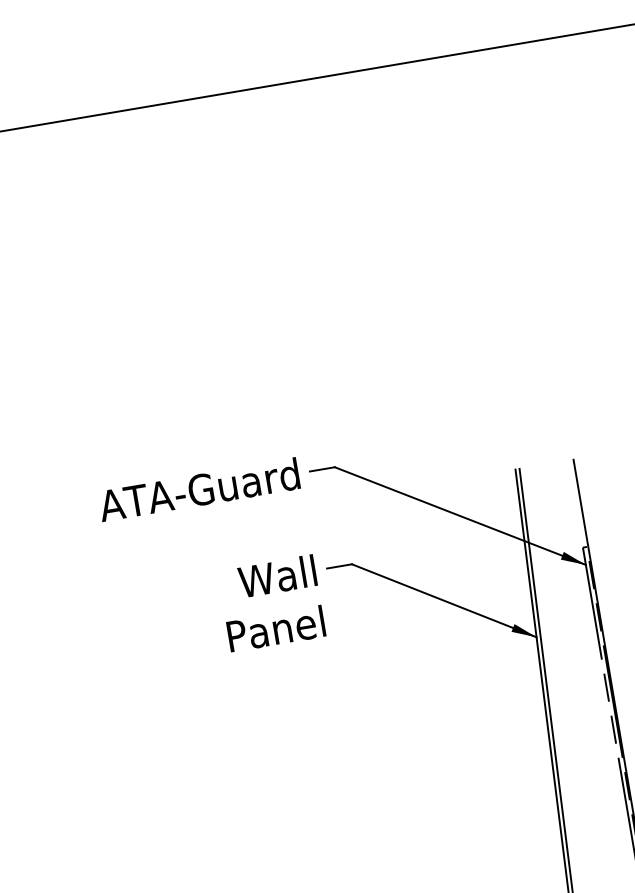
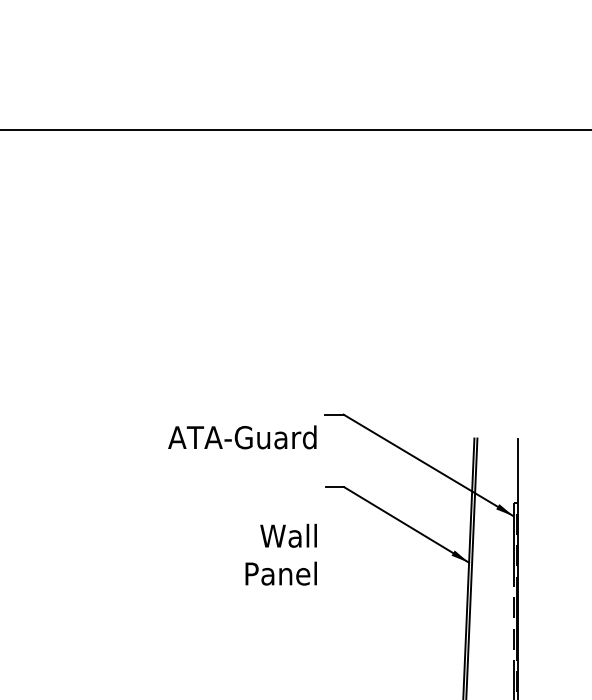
text: (199, 489) -> (242, 437), moved
text: (270, 603) -> (280, 554), moved

